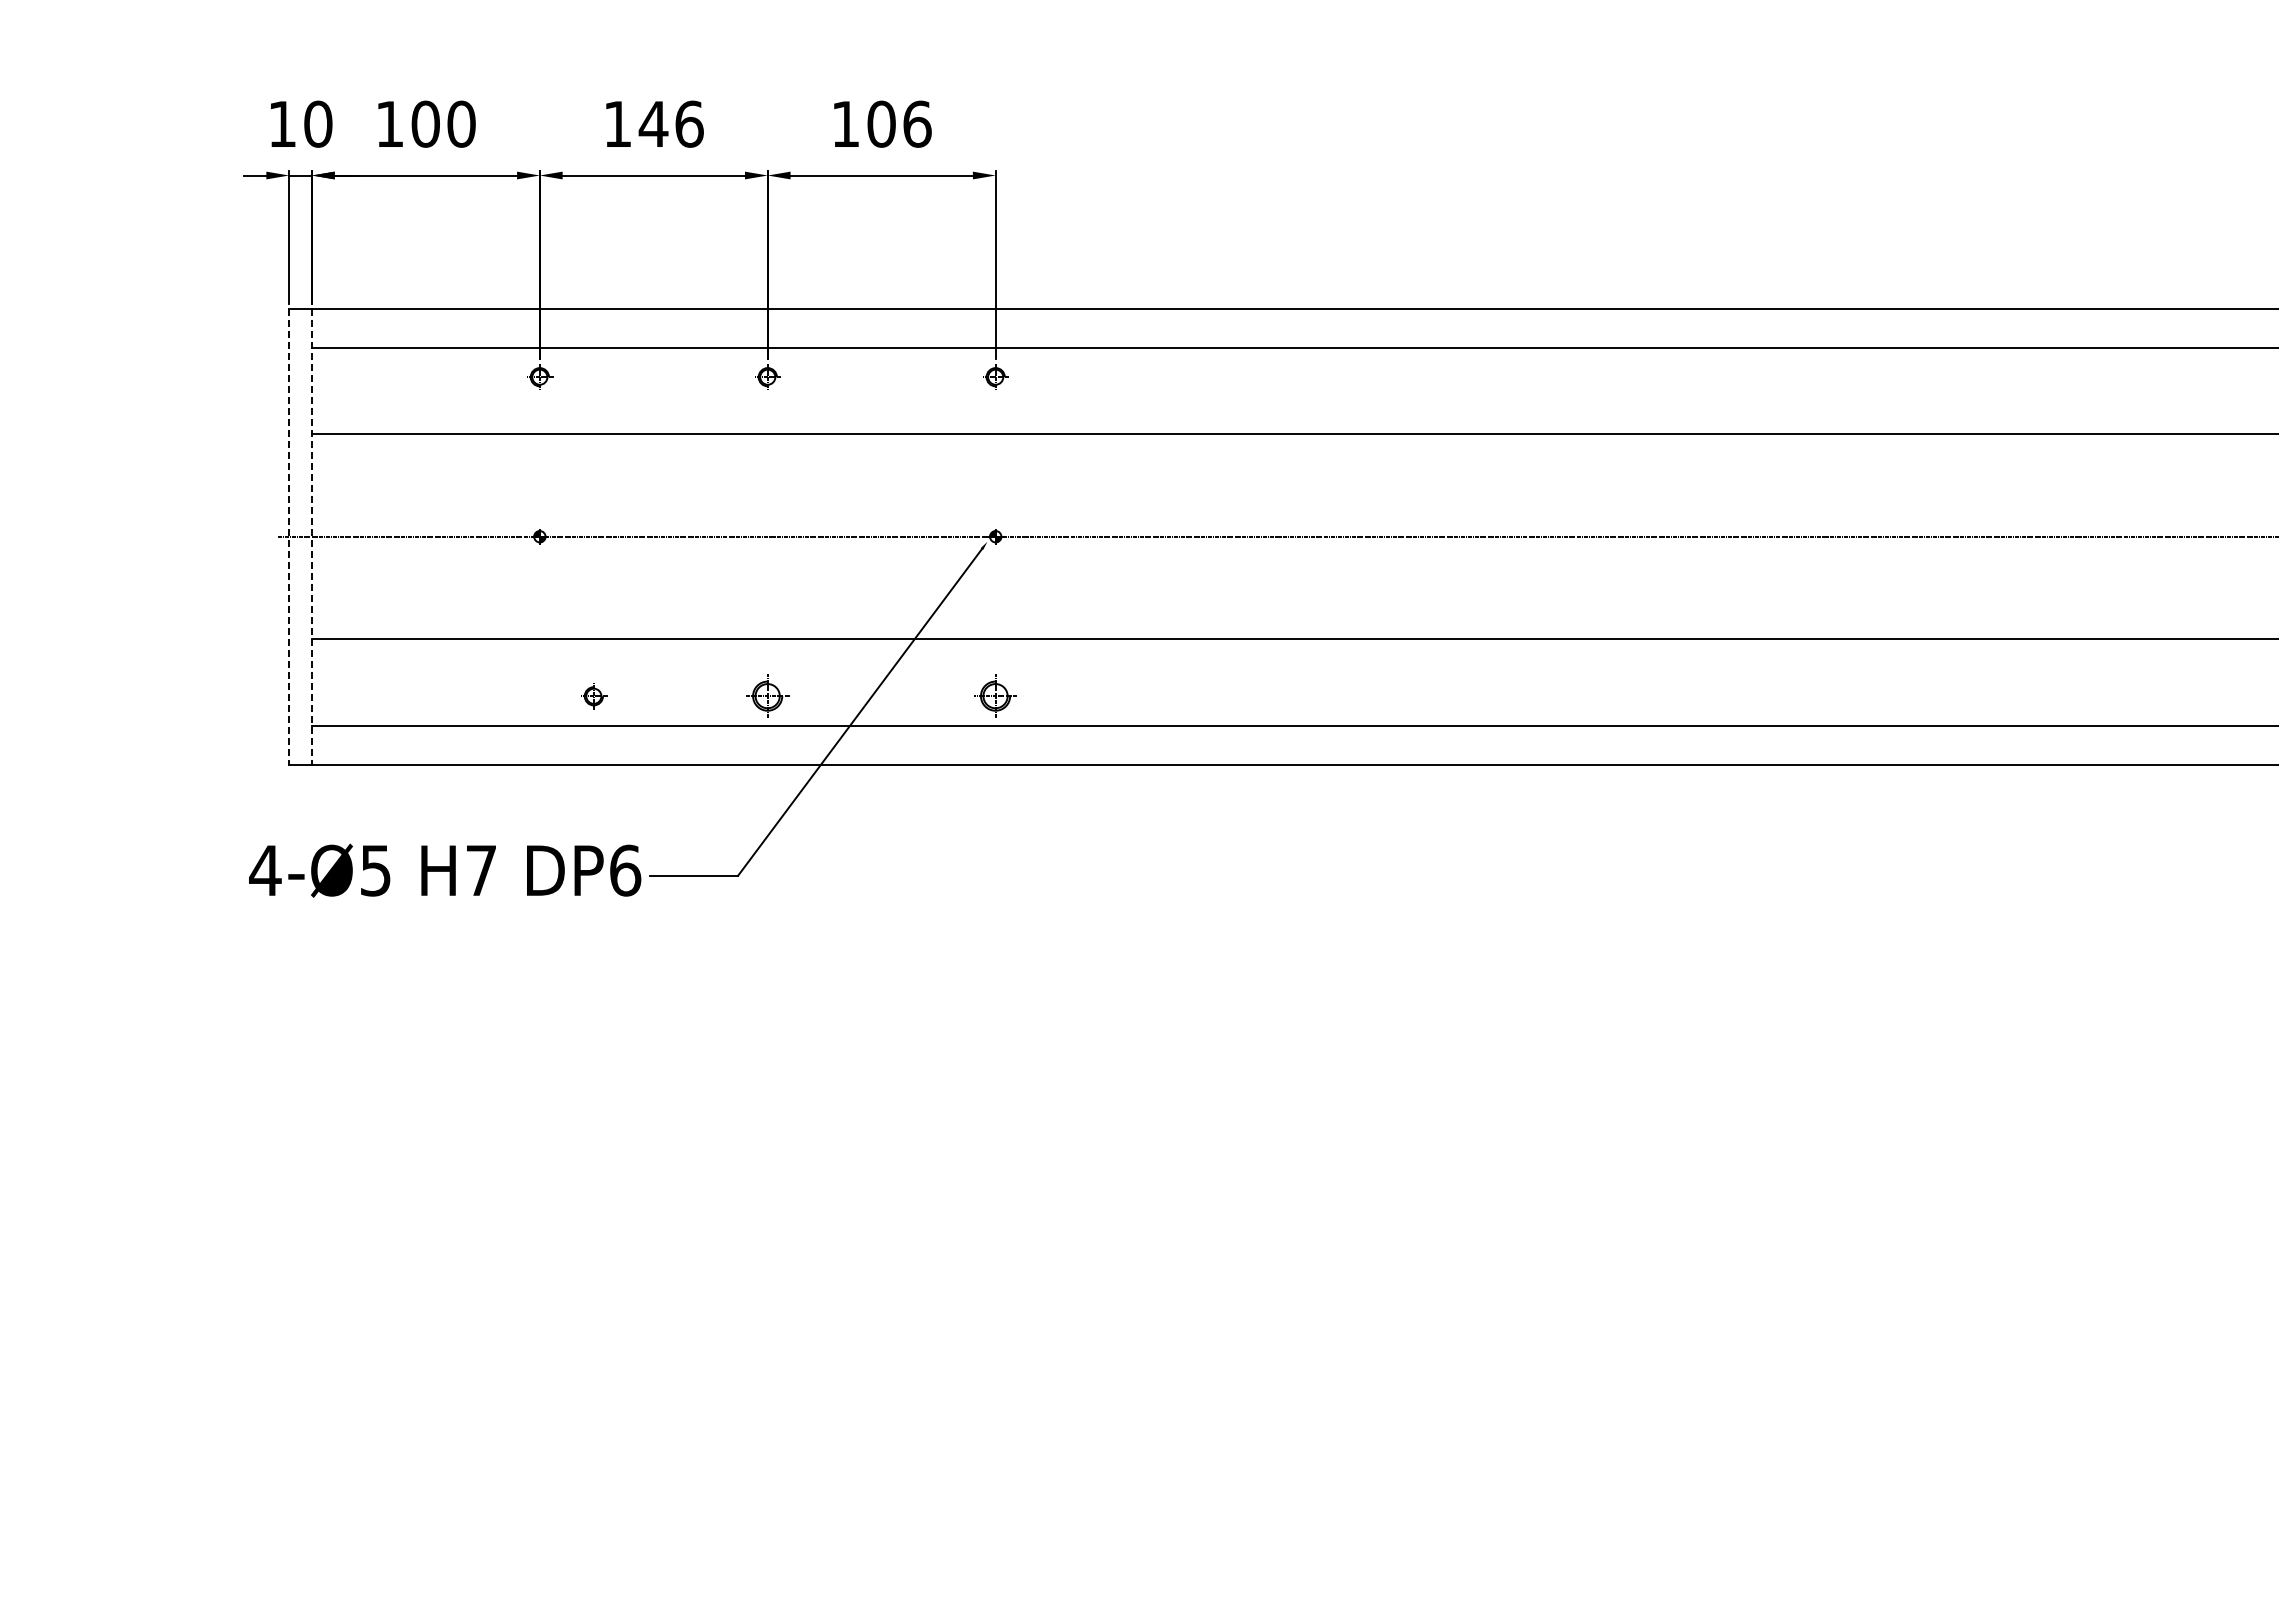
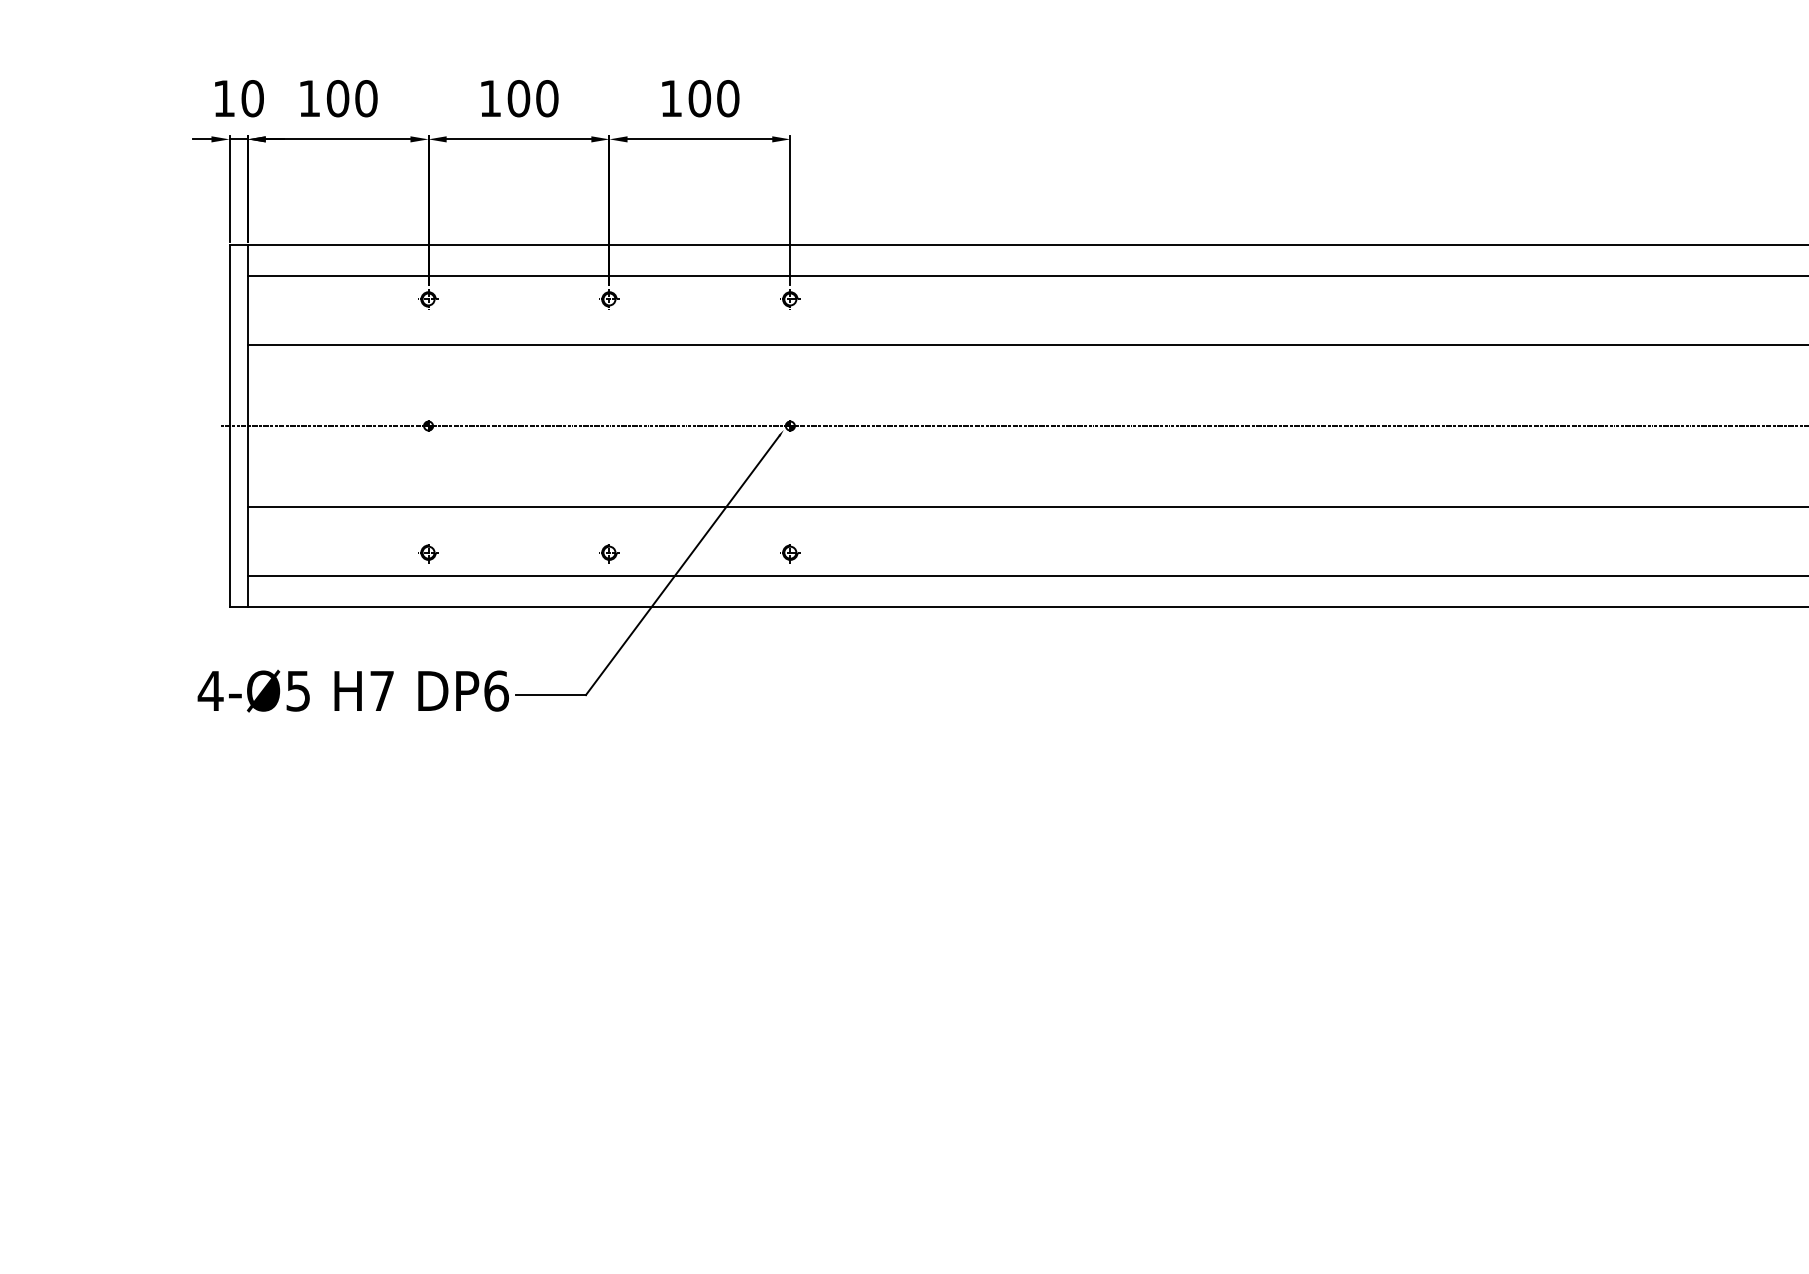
text: (670, 123) -> (532, 98), 146 -> 100
text: (917, 123) -> (728, 98), 106 -> 100
line: (289, 536) -> (229, 425), dashed -> solid
line: (311, 536) -> (247, 425), dashed -> solid
part: (594, 696) -> (429, 552), moved
part: (767, 696) -> (609, 552), size x0.62
part: (995, 696) -> (790, 552), size x0.62

